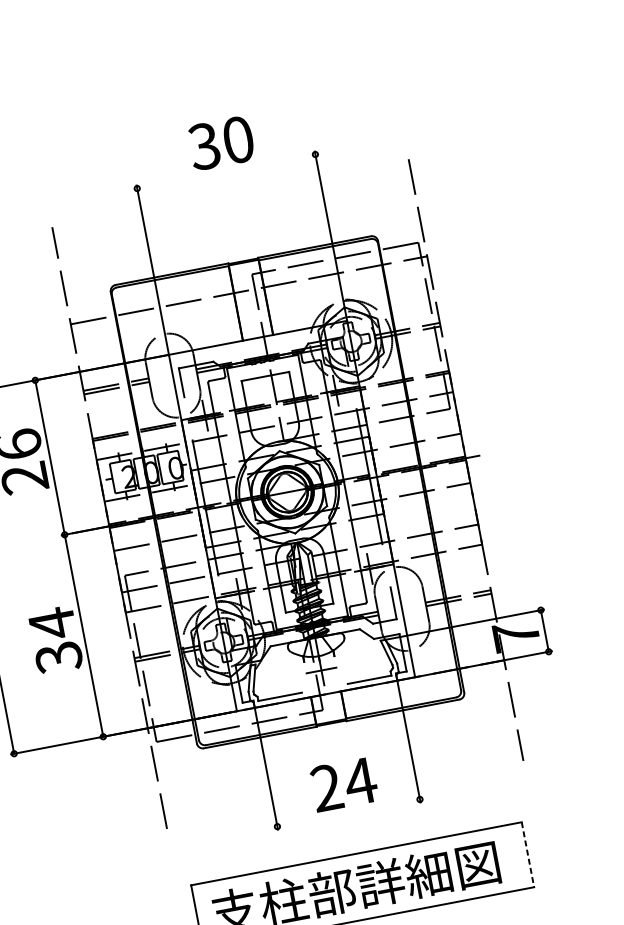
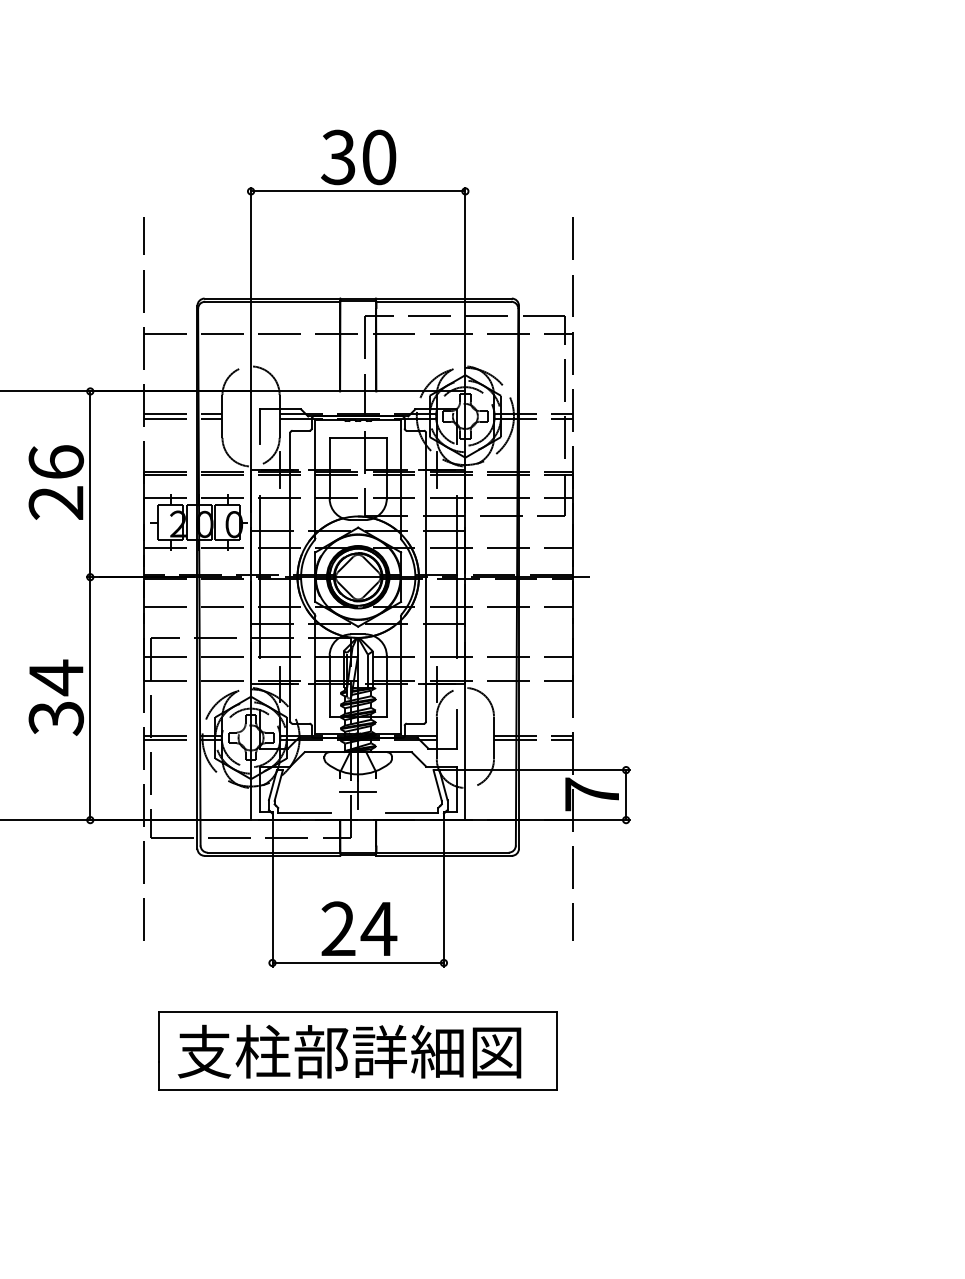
line: (226, 171) -> (358, 191), added
line: (348, 813) -> (357, 963), added
line: (528, 855) -> (557, 1051), dashed -> solid

